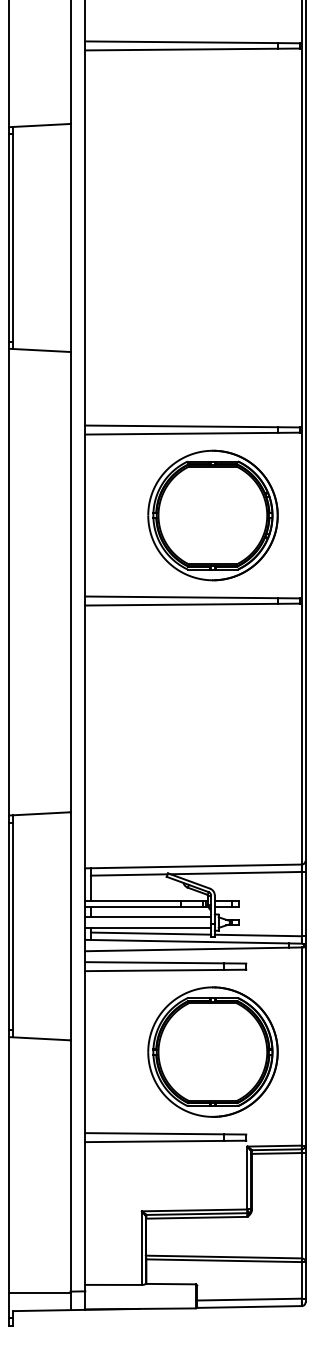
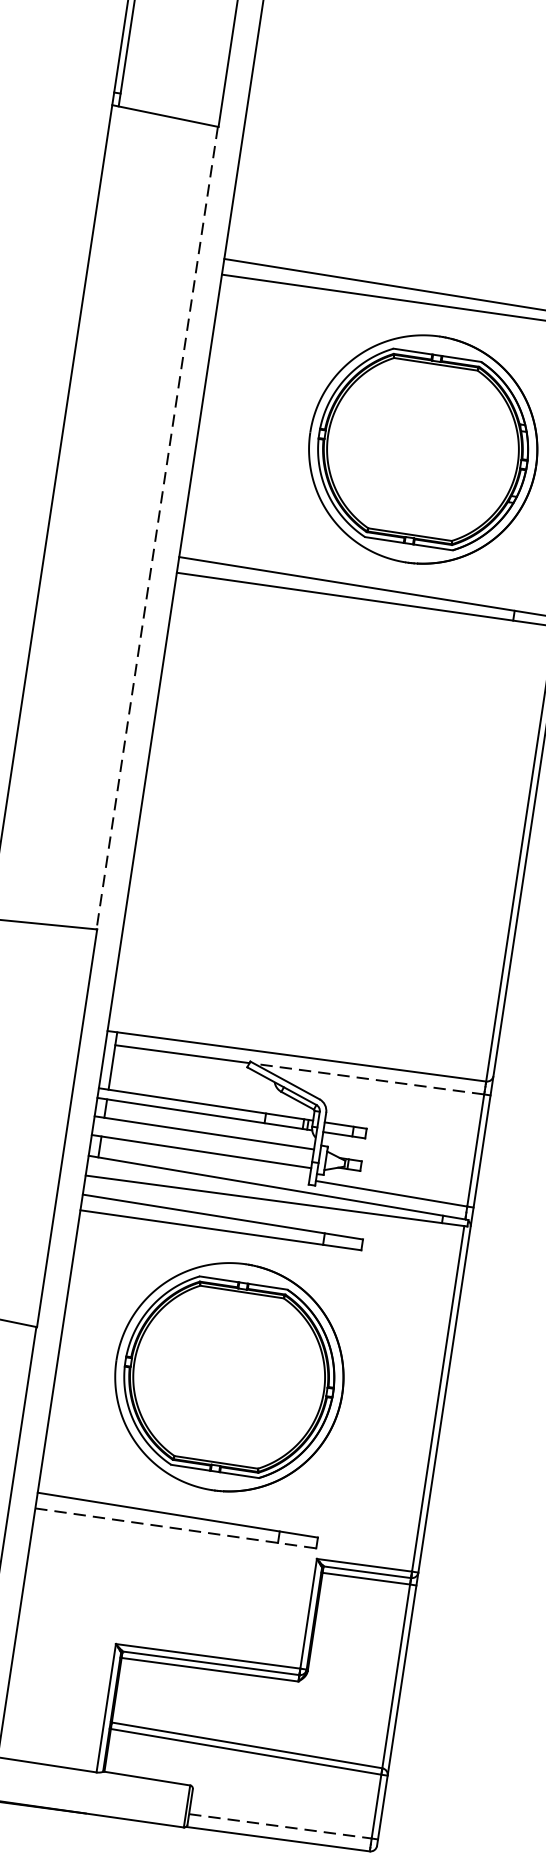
line: (70, 582) -> (157, 528), solid -> dashed
line: (236, 873) -> (369, 1079), solid -> dashed
line: (150, 933) -> (204, 1161), removed
part: (212, 1051) -> (228, 1376), moved
line: (165, 1141) -> (175, 1528), solid -> dashed
line: (250, 1299) -> (281, 1826), solid -> dashed

